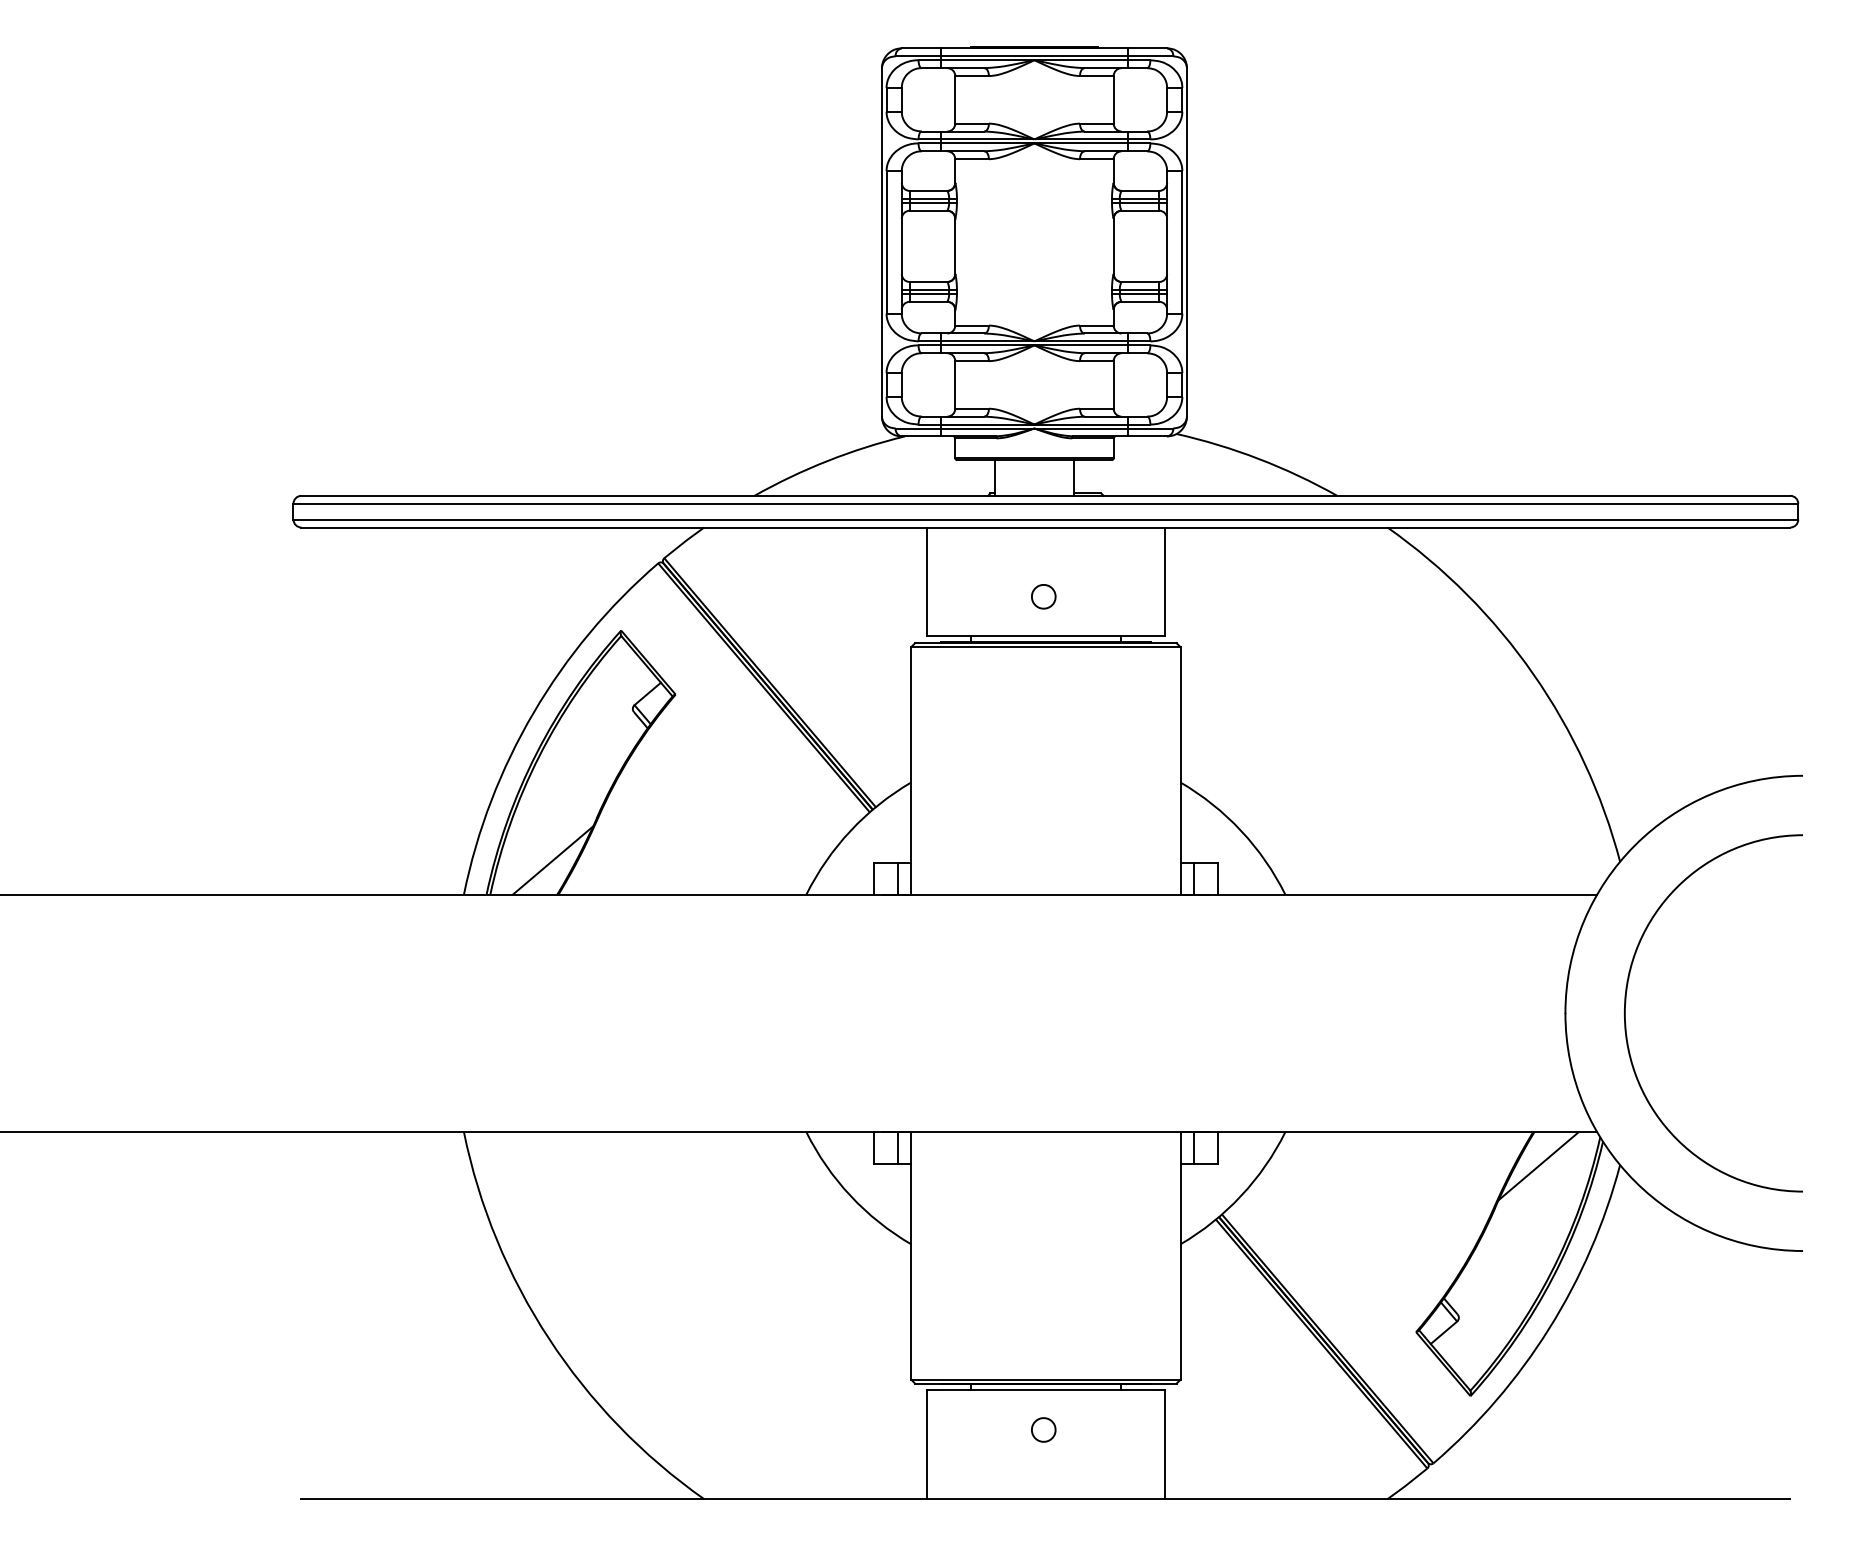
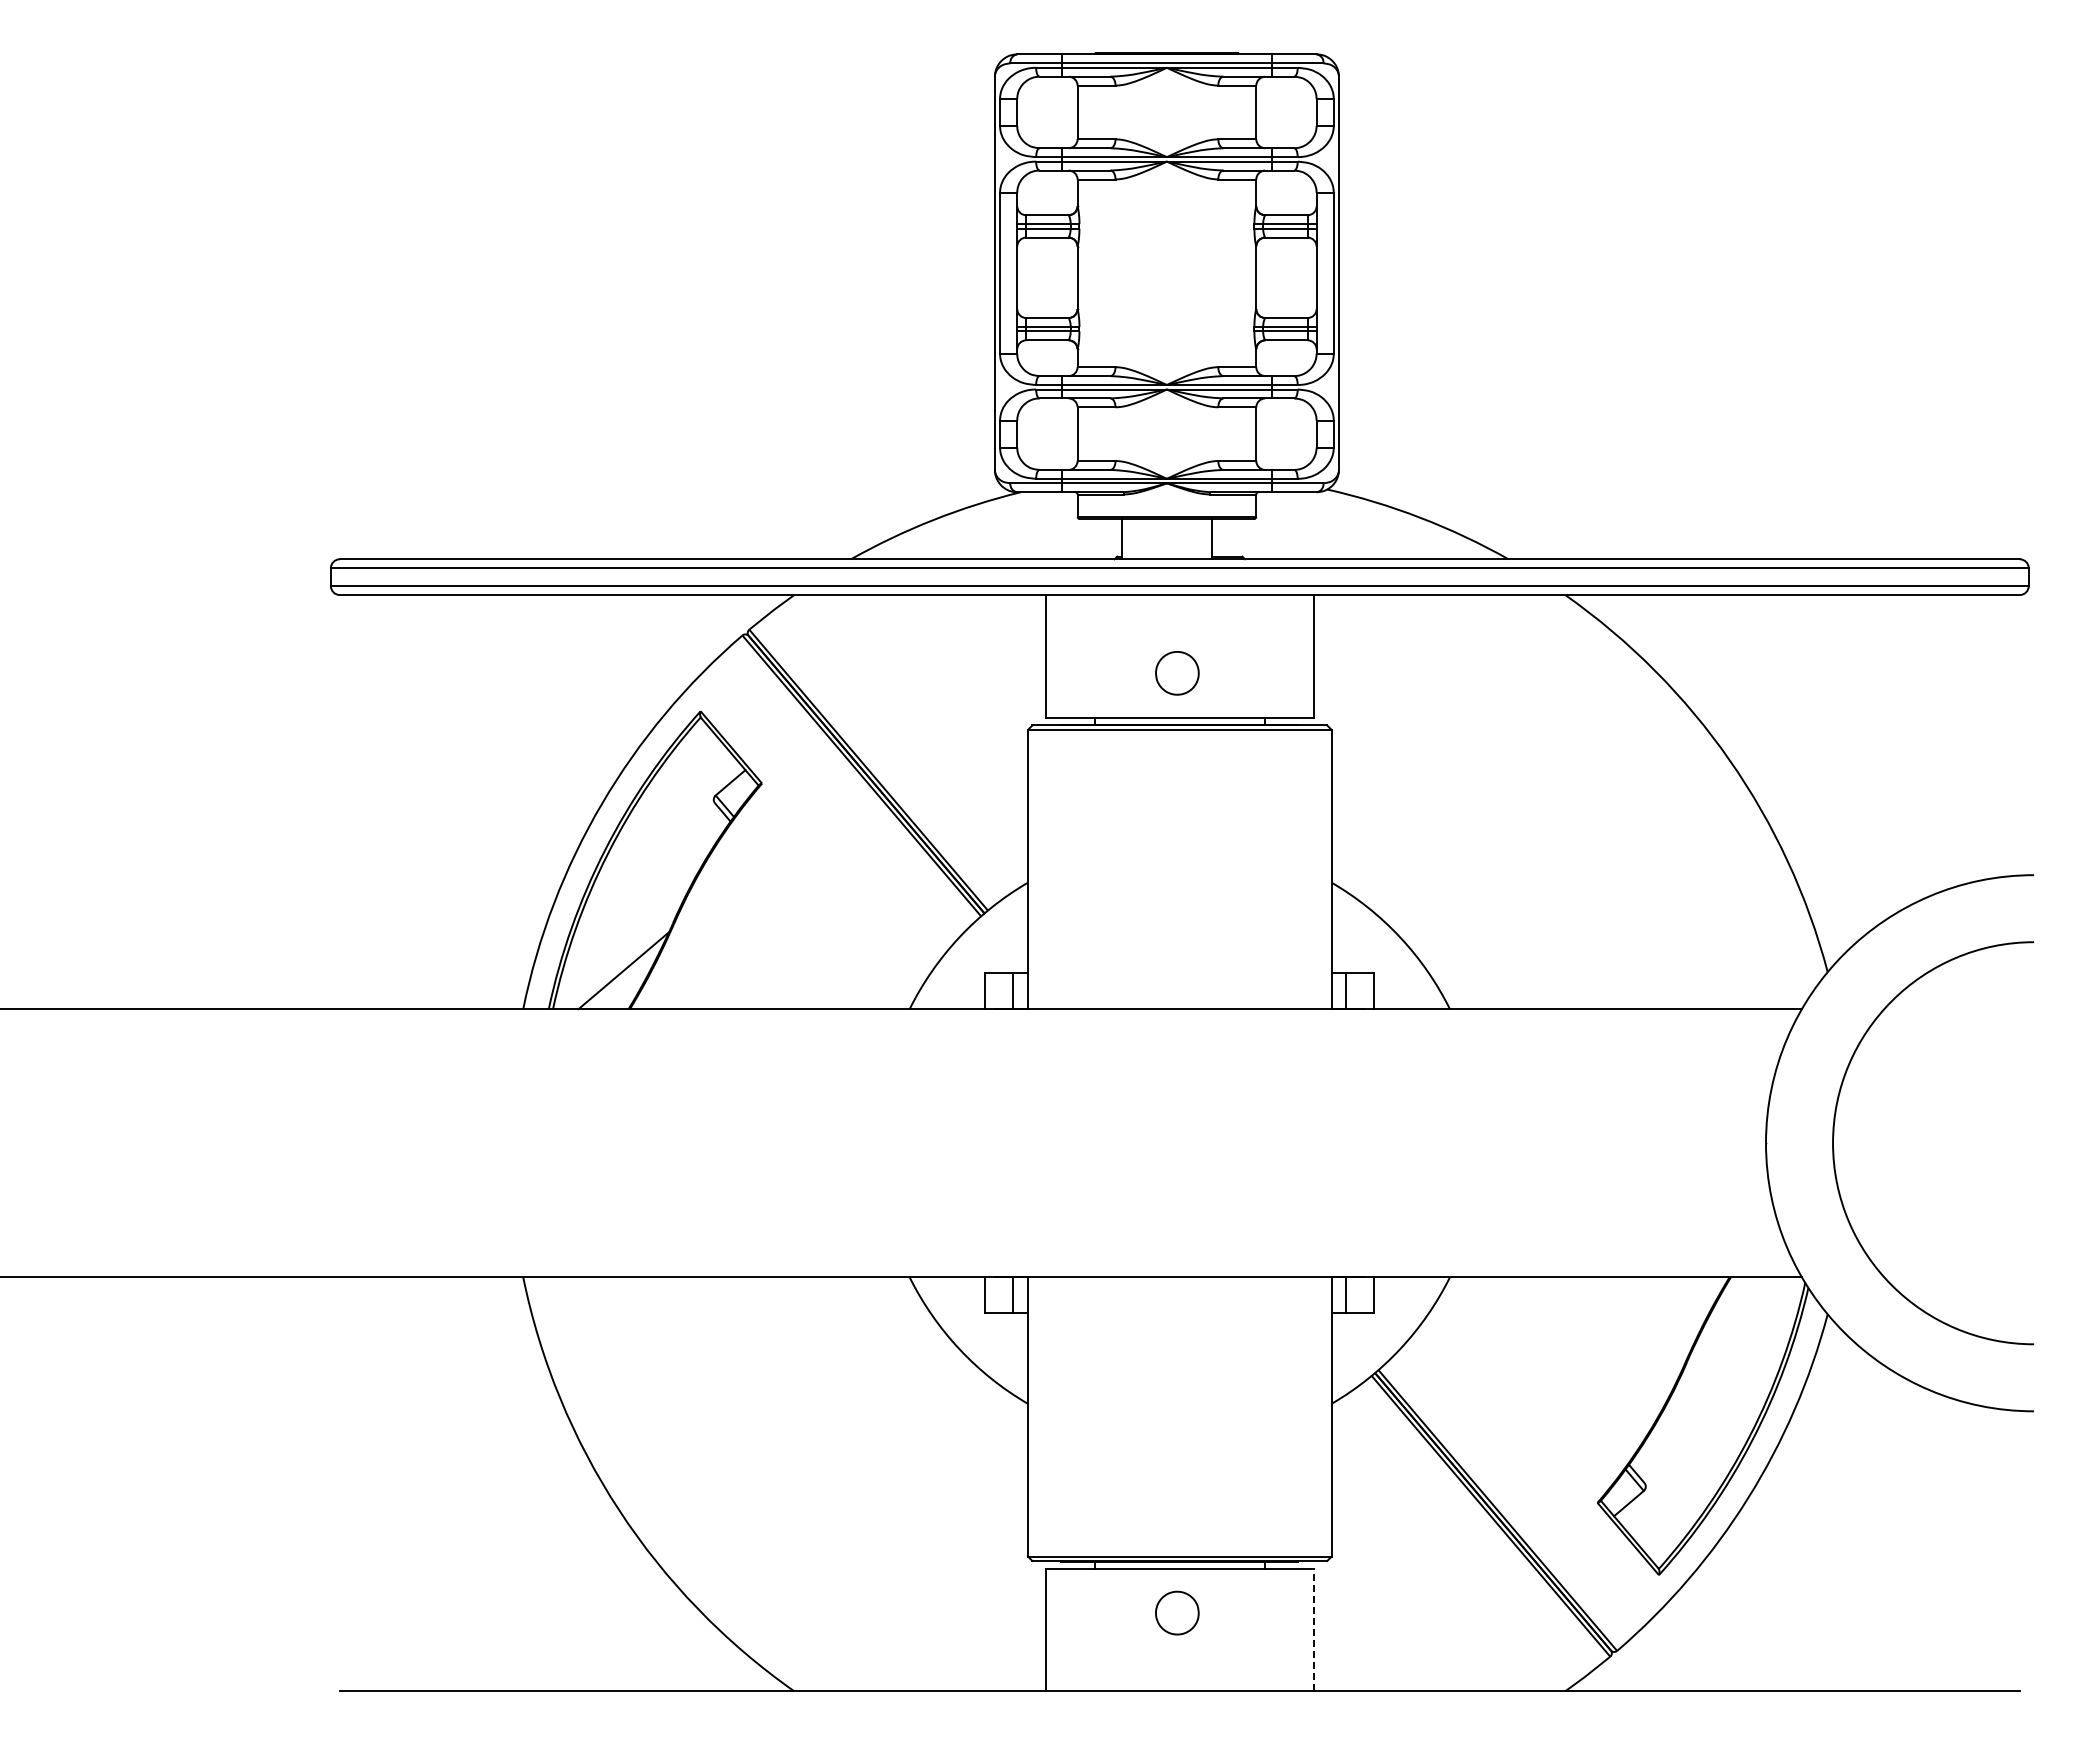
part: (1043, 596) -> (1177, 672), size x1.6
line: (1538, 1166) -> (1735, 1315), removed
part: (1043, 1430) -> (1177, 1613), size x1.6
line: (1164, 1444) -> (1313, 1629), solid -> dashed

